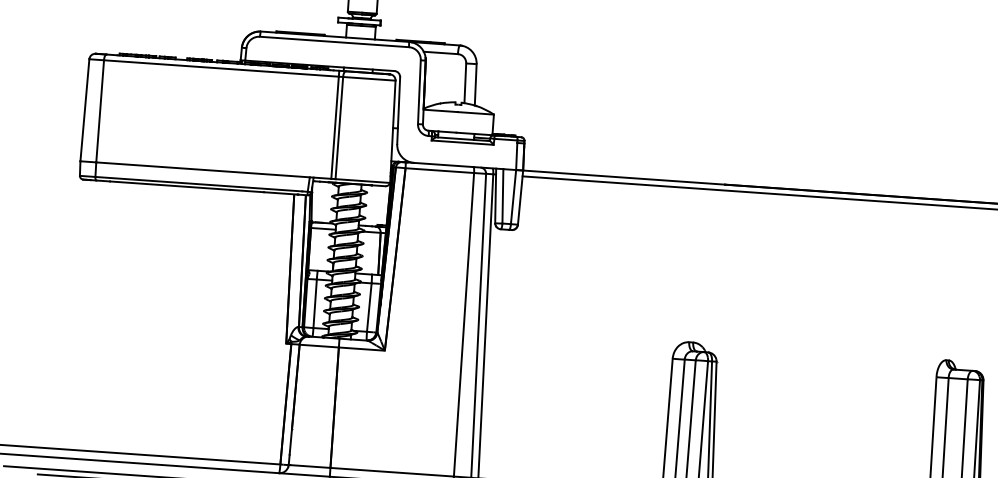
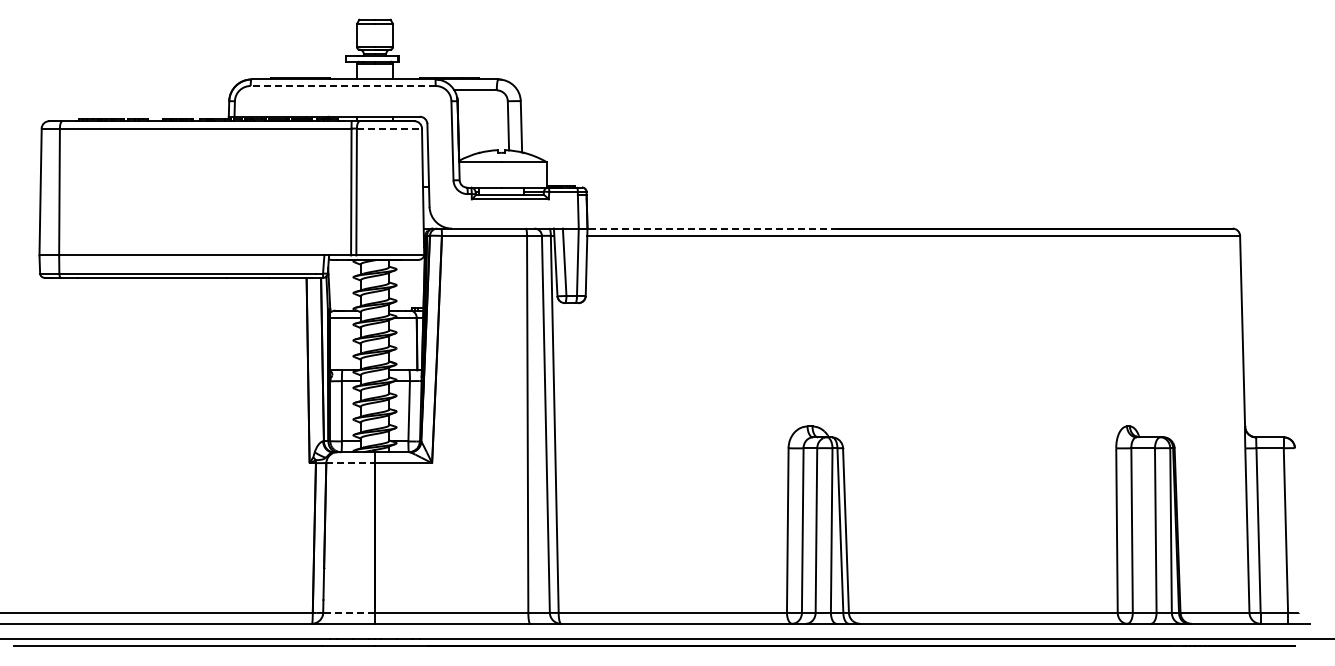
line: (333, 42) -> (342, 86), solid -> dashed
line: (369, 78) -> (389, 128), solid -> dashed
line: (623, 177) -> (712, 228), solid -> dashed
line: (319, 346) -> (351, 463), solid -> dashed
line: (310, 466) -> (350, 612), solid -> dashed

